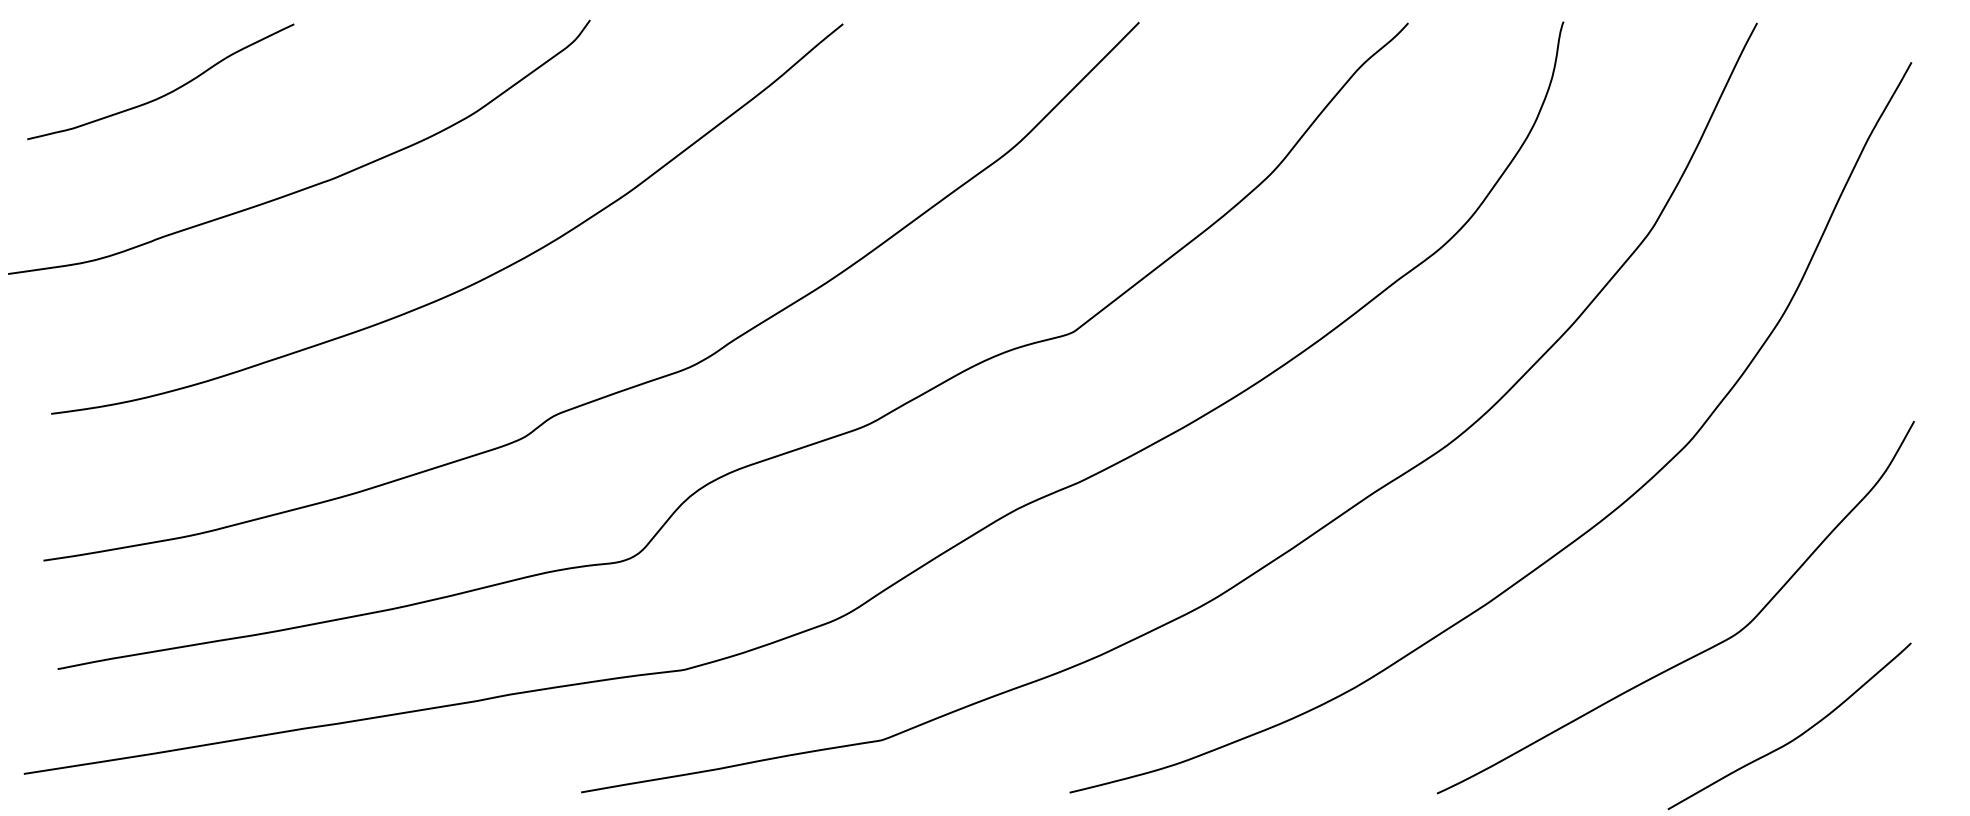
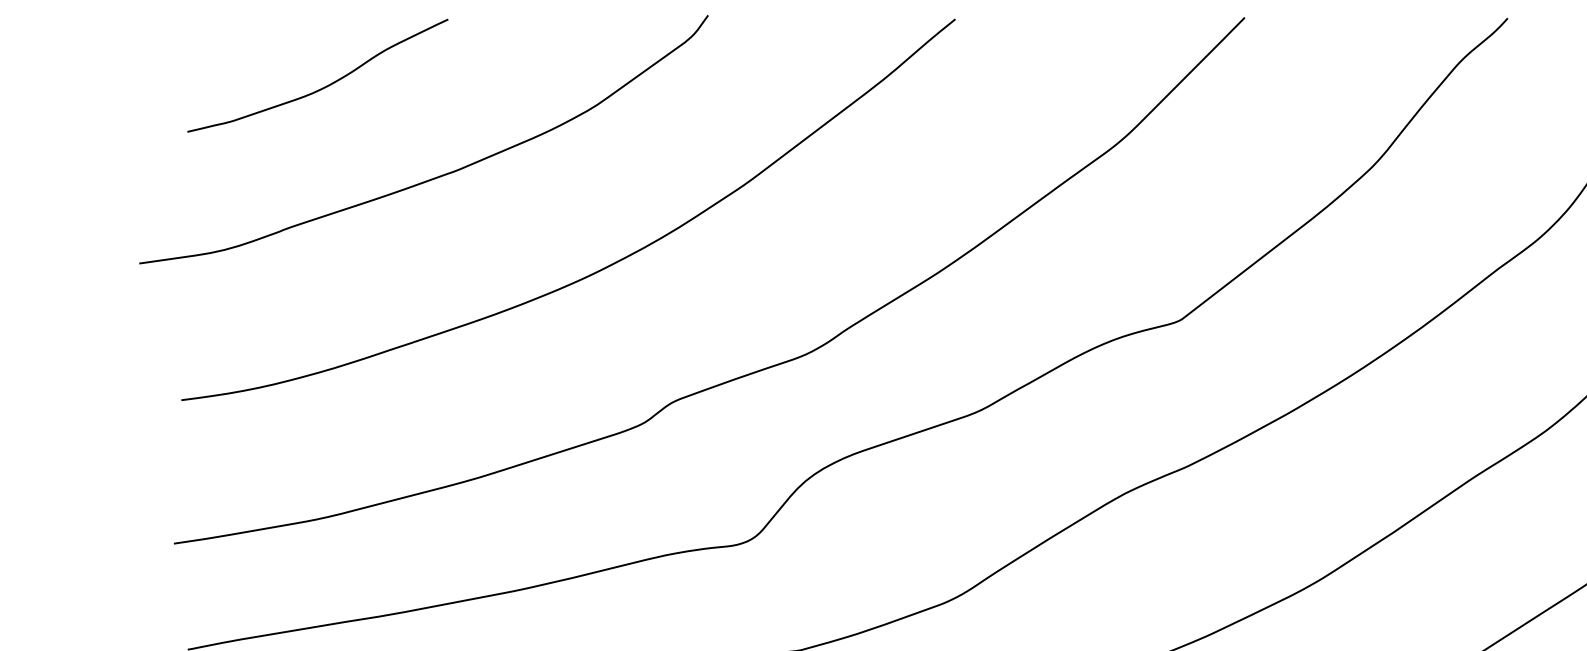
curve: (166, 93) -> (323, 87), moved

